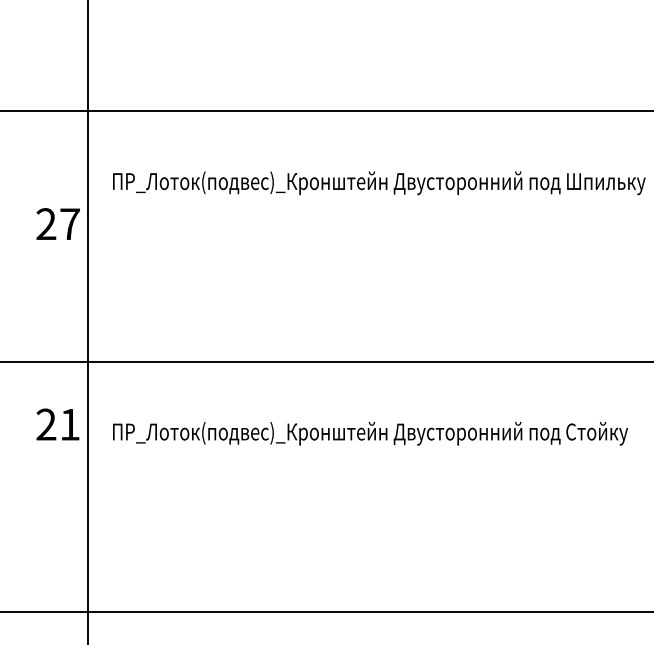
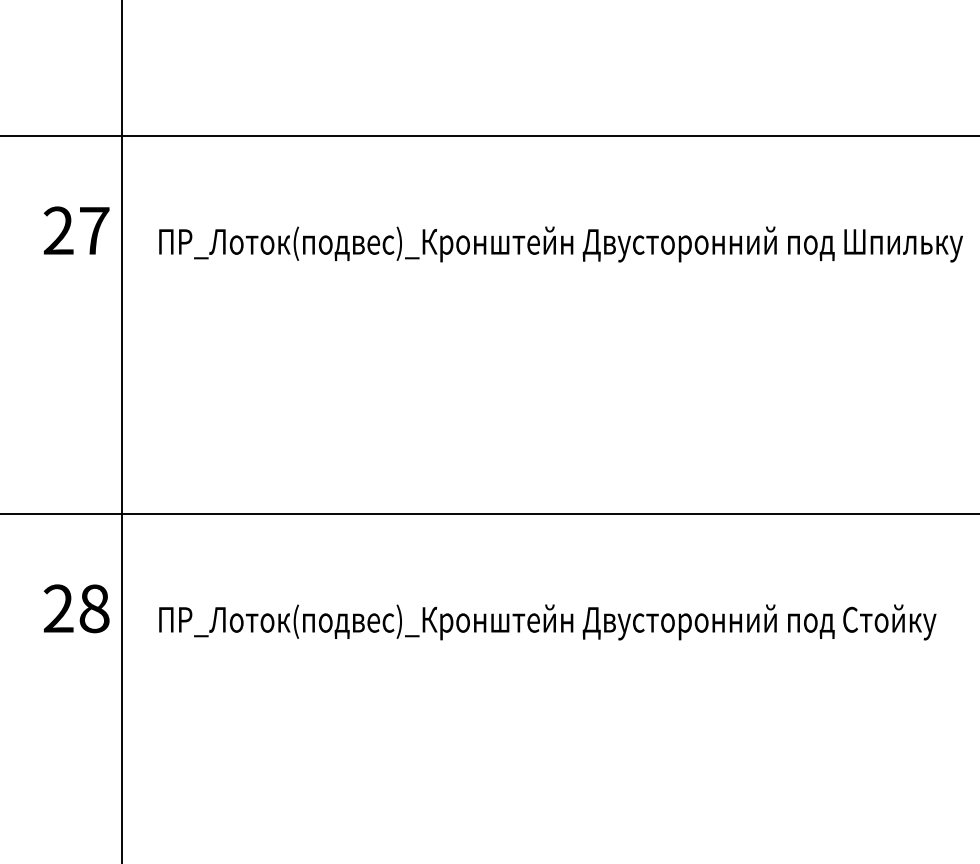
text: (57, 223) -> (75, 229), moved
text: (69, 424) -> (93, 608), 21 -> 28

